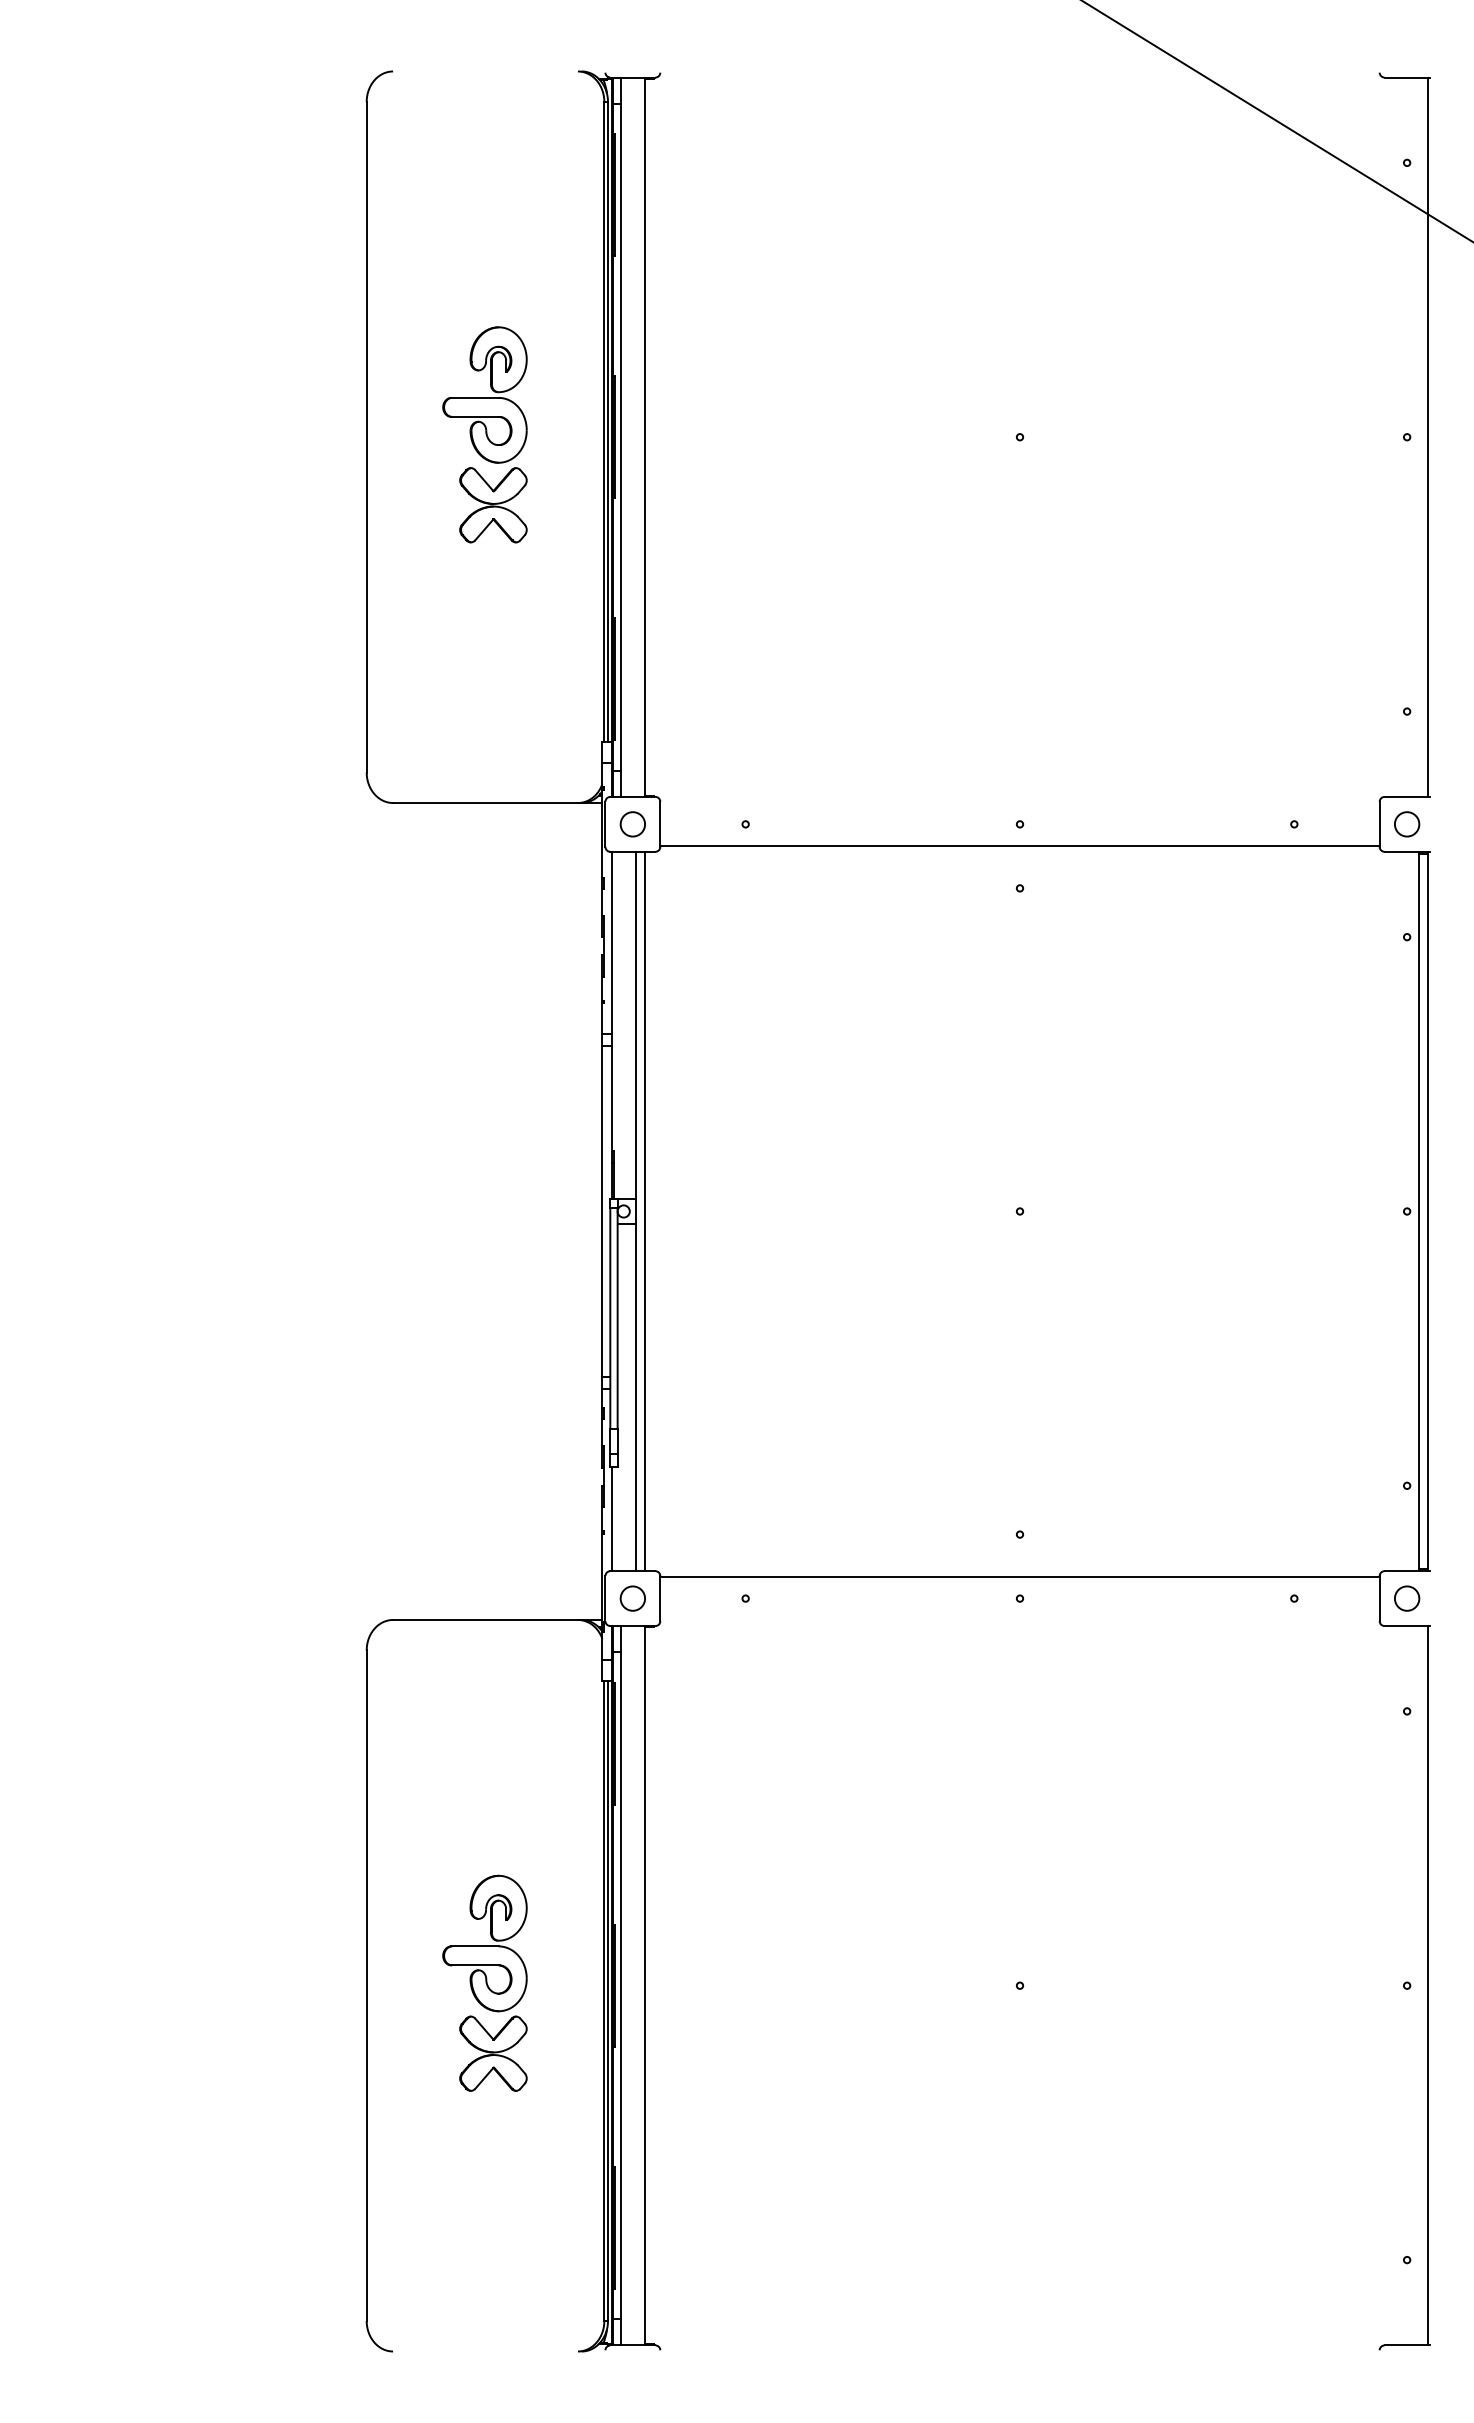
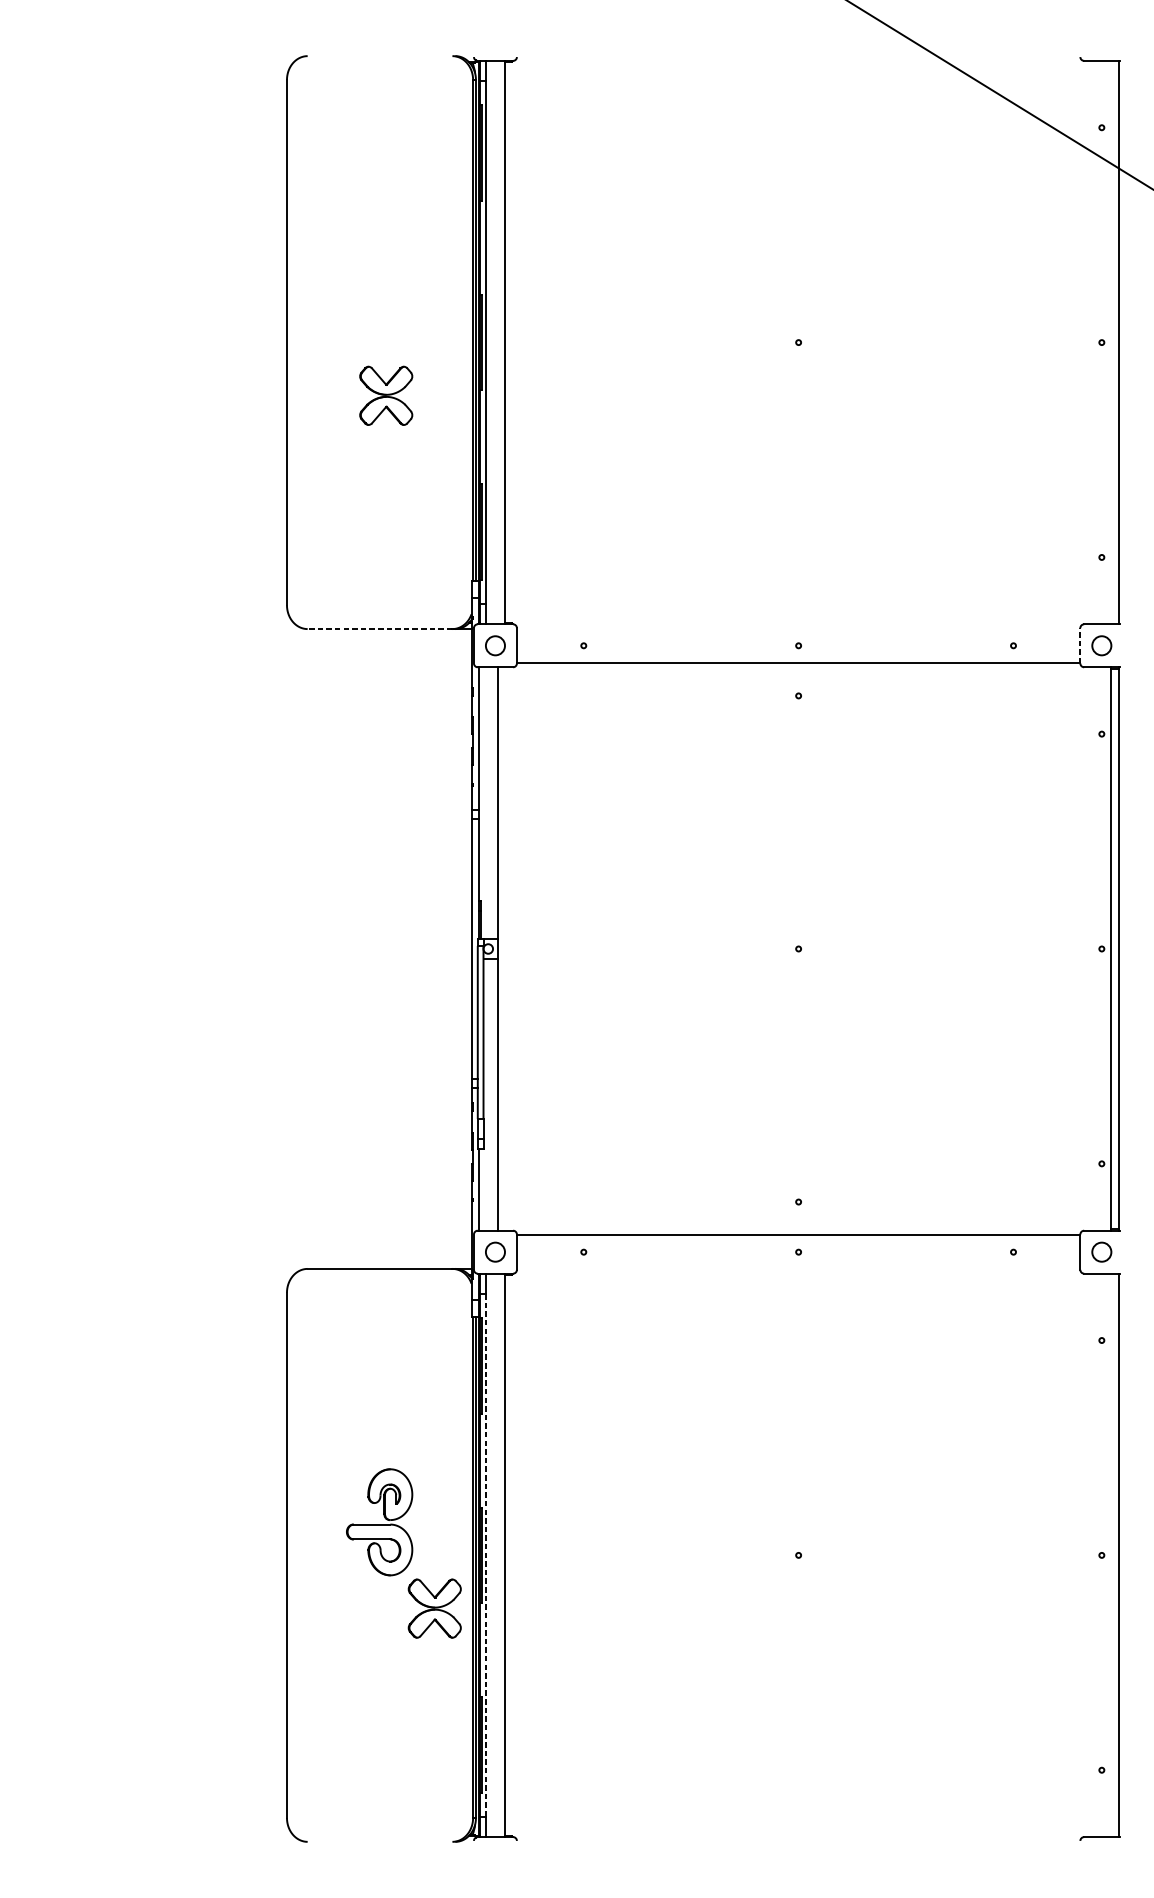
part: (484, 394) -> (379, 309), removed
line: (485, 803) -> (380, 629), solid -> dashed
line: (1379, 824) -> (1080, 645), solid -> dashed
line: (645, 1211) -> (505, 949), removed
line: (620, 1985) -> (485, 1555), solid -> dashed
part: (493, 2053) -> (434, 1608), moved

